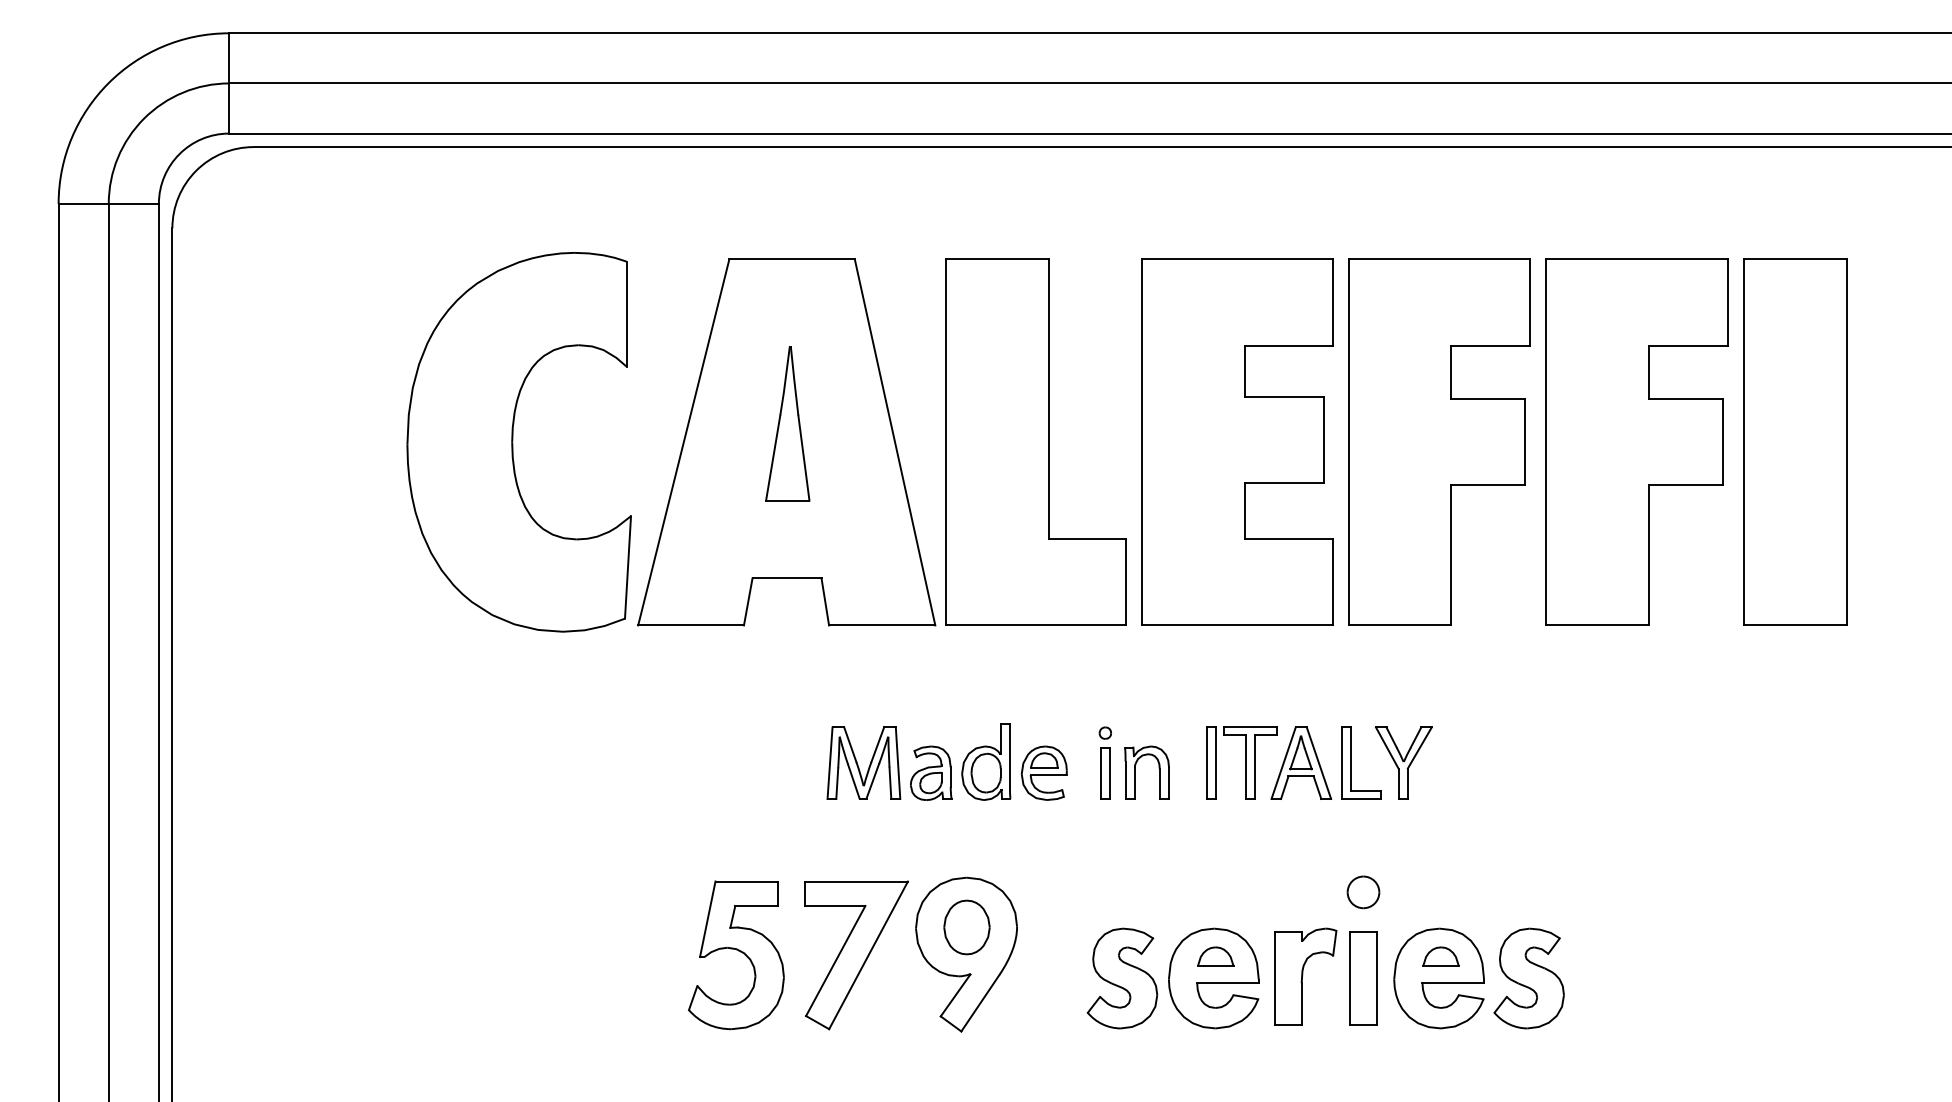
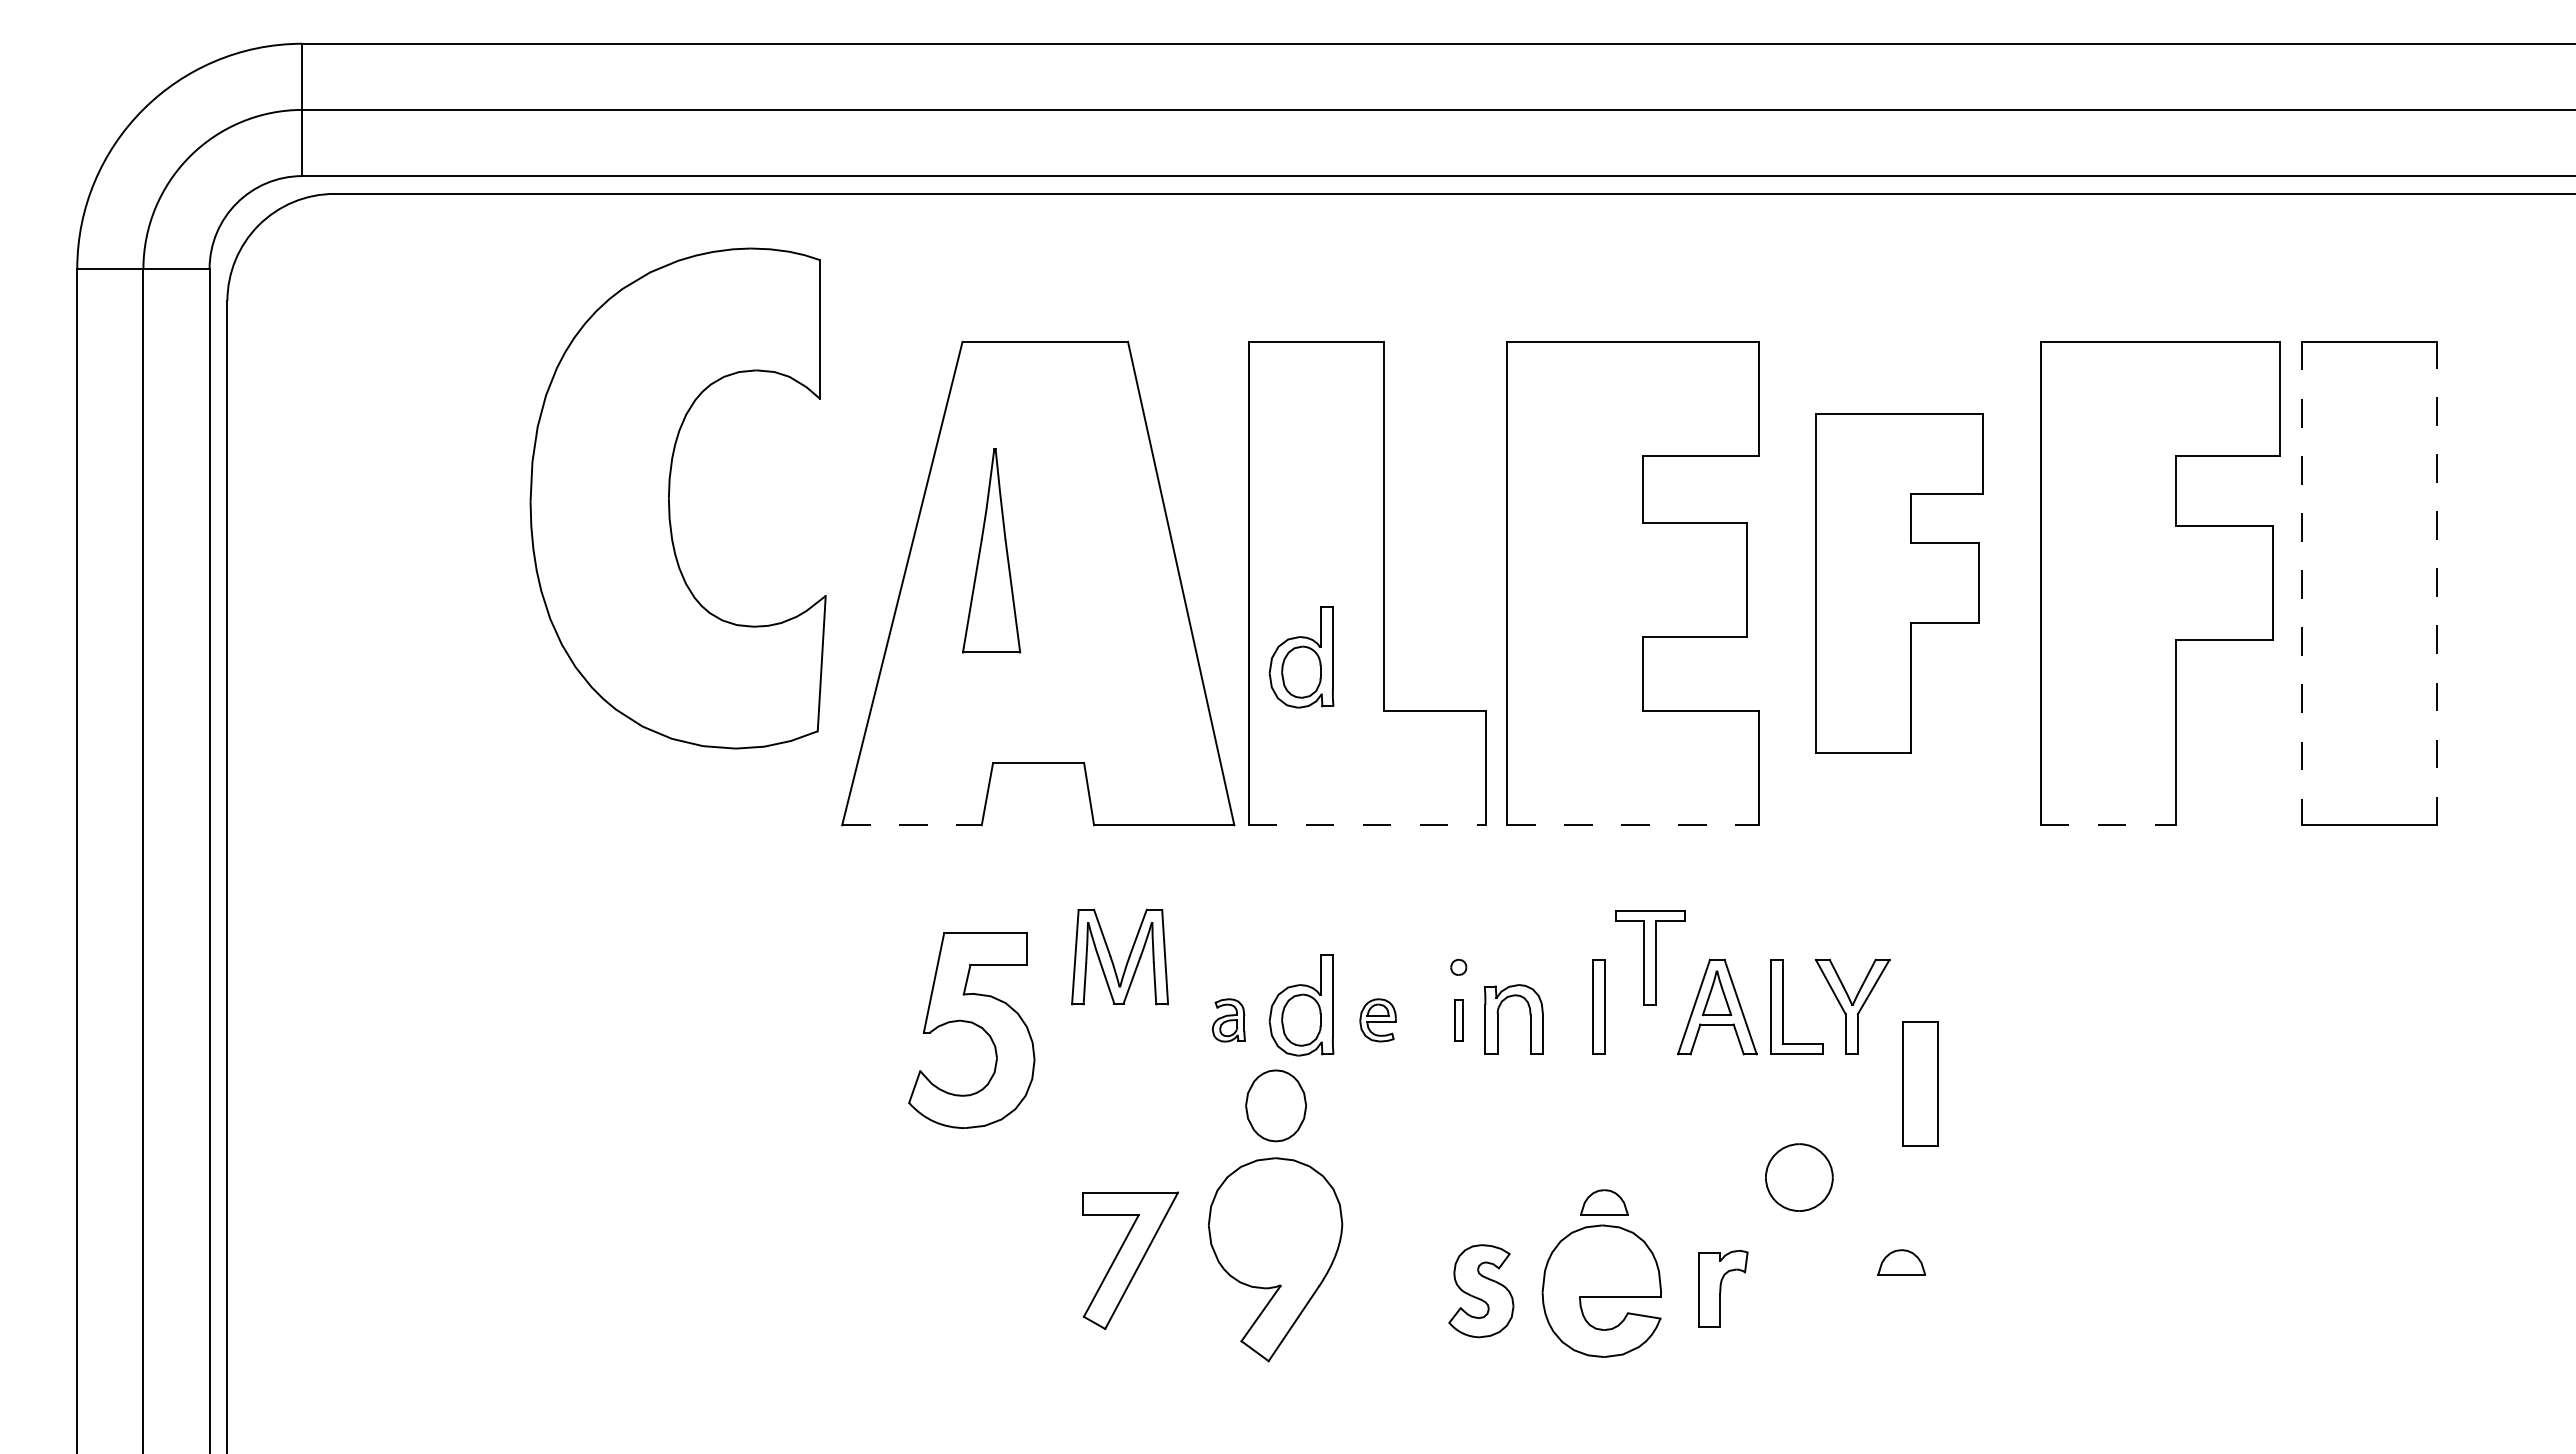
part: (787, 423) -> (991, 550), moved
part: (512, 442) -> (669, 498), moved
part: (1439, 442) -> (1899, 583), size x0.7
line: (1743, 442) -> (2301, 583), solid -> dashed
line: (1846, 442) -> (2437, 583), solid -> dashed
part: (986, 498) -> (1301, 657), added
line: (690, 625) -> (911, 825), solid -> dashed
line: (1036, 625) -> (1367, 825), solid -> dashed
line: (1237, 625) -> (1633, 825), solid -> dashed
line: (1597, 625) -> (2108, 825), solid -> dashed
part: (1250, 762) -> (1650, 957), moved
part: (858, 764) -> (1112, 958), moved
part: (930, 773) -> (1228, 1020), size x0.6
part: (1043, 773) -> (1377, 1020), size x0.6
part: (1105, 773) -> (1458, 1020), size x0.6
part: (1363, 892) -> (1799, 1177), size x1.6
part: (966, 927) -> (1275, 1105), moved
part: (737, 950) -> (973, 1024), moved
part: (856, 955) -> (1130, 1260), size x0.7
part: (1215, 956) -> (1604, 1202), moved
part: (1305, 976) -> (1723, 1288), size x0.6
part: (1122, 977) -> (1481, 1290), size x0.7
part: (1363, 977) -> (1920, 1083), moved
part: (1439, 977) -> (1899, 1290), removed
part: (1528, 977) -> (2017, 1290), removed

